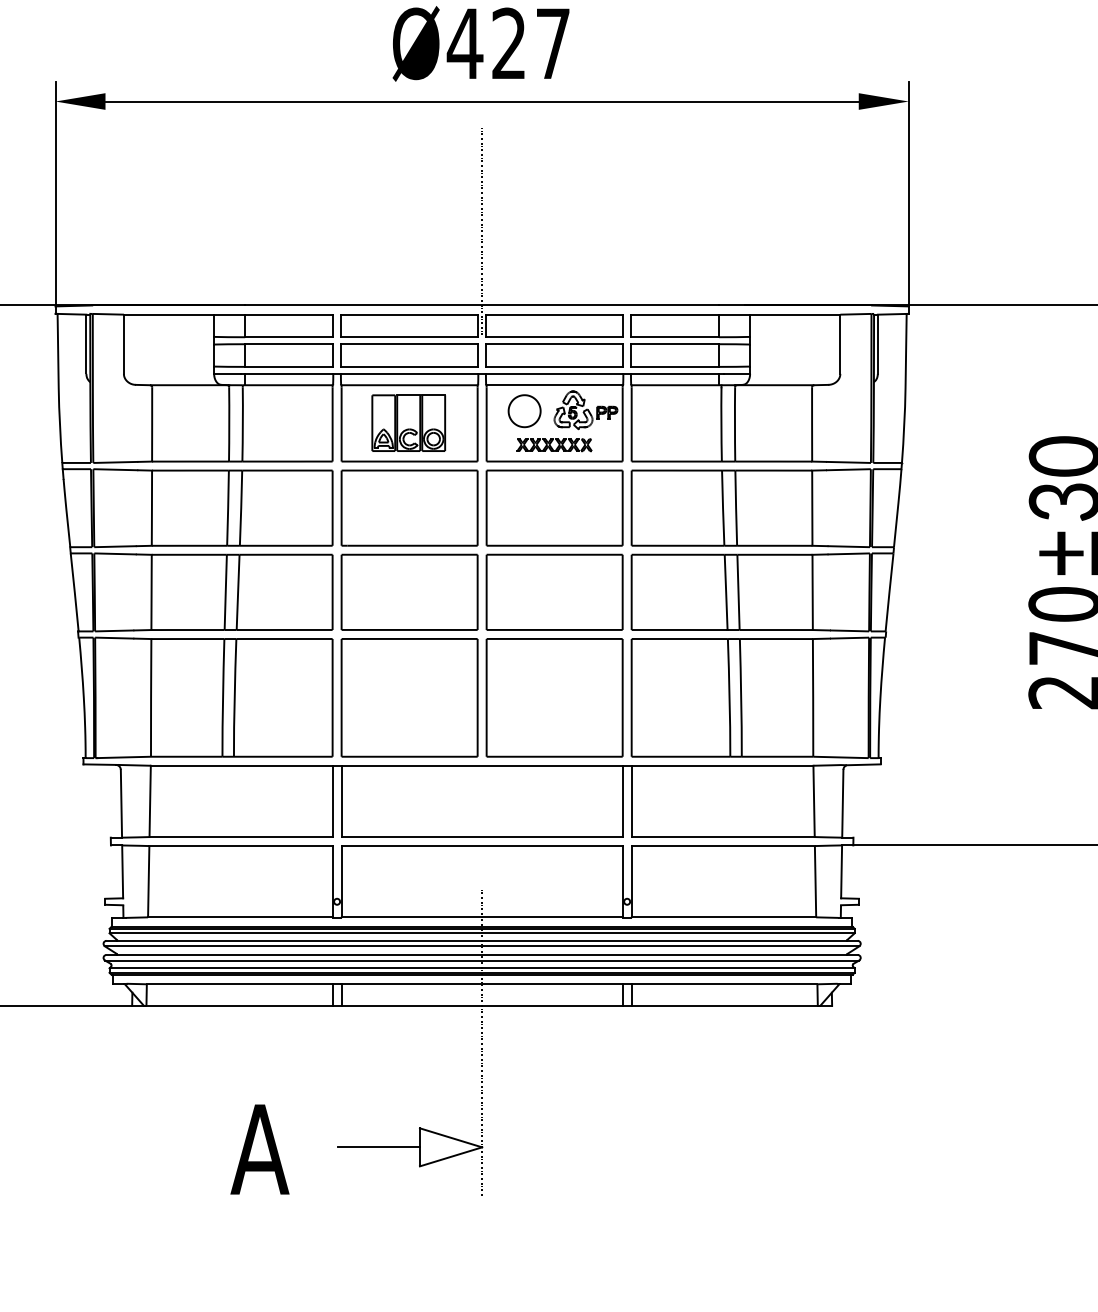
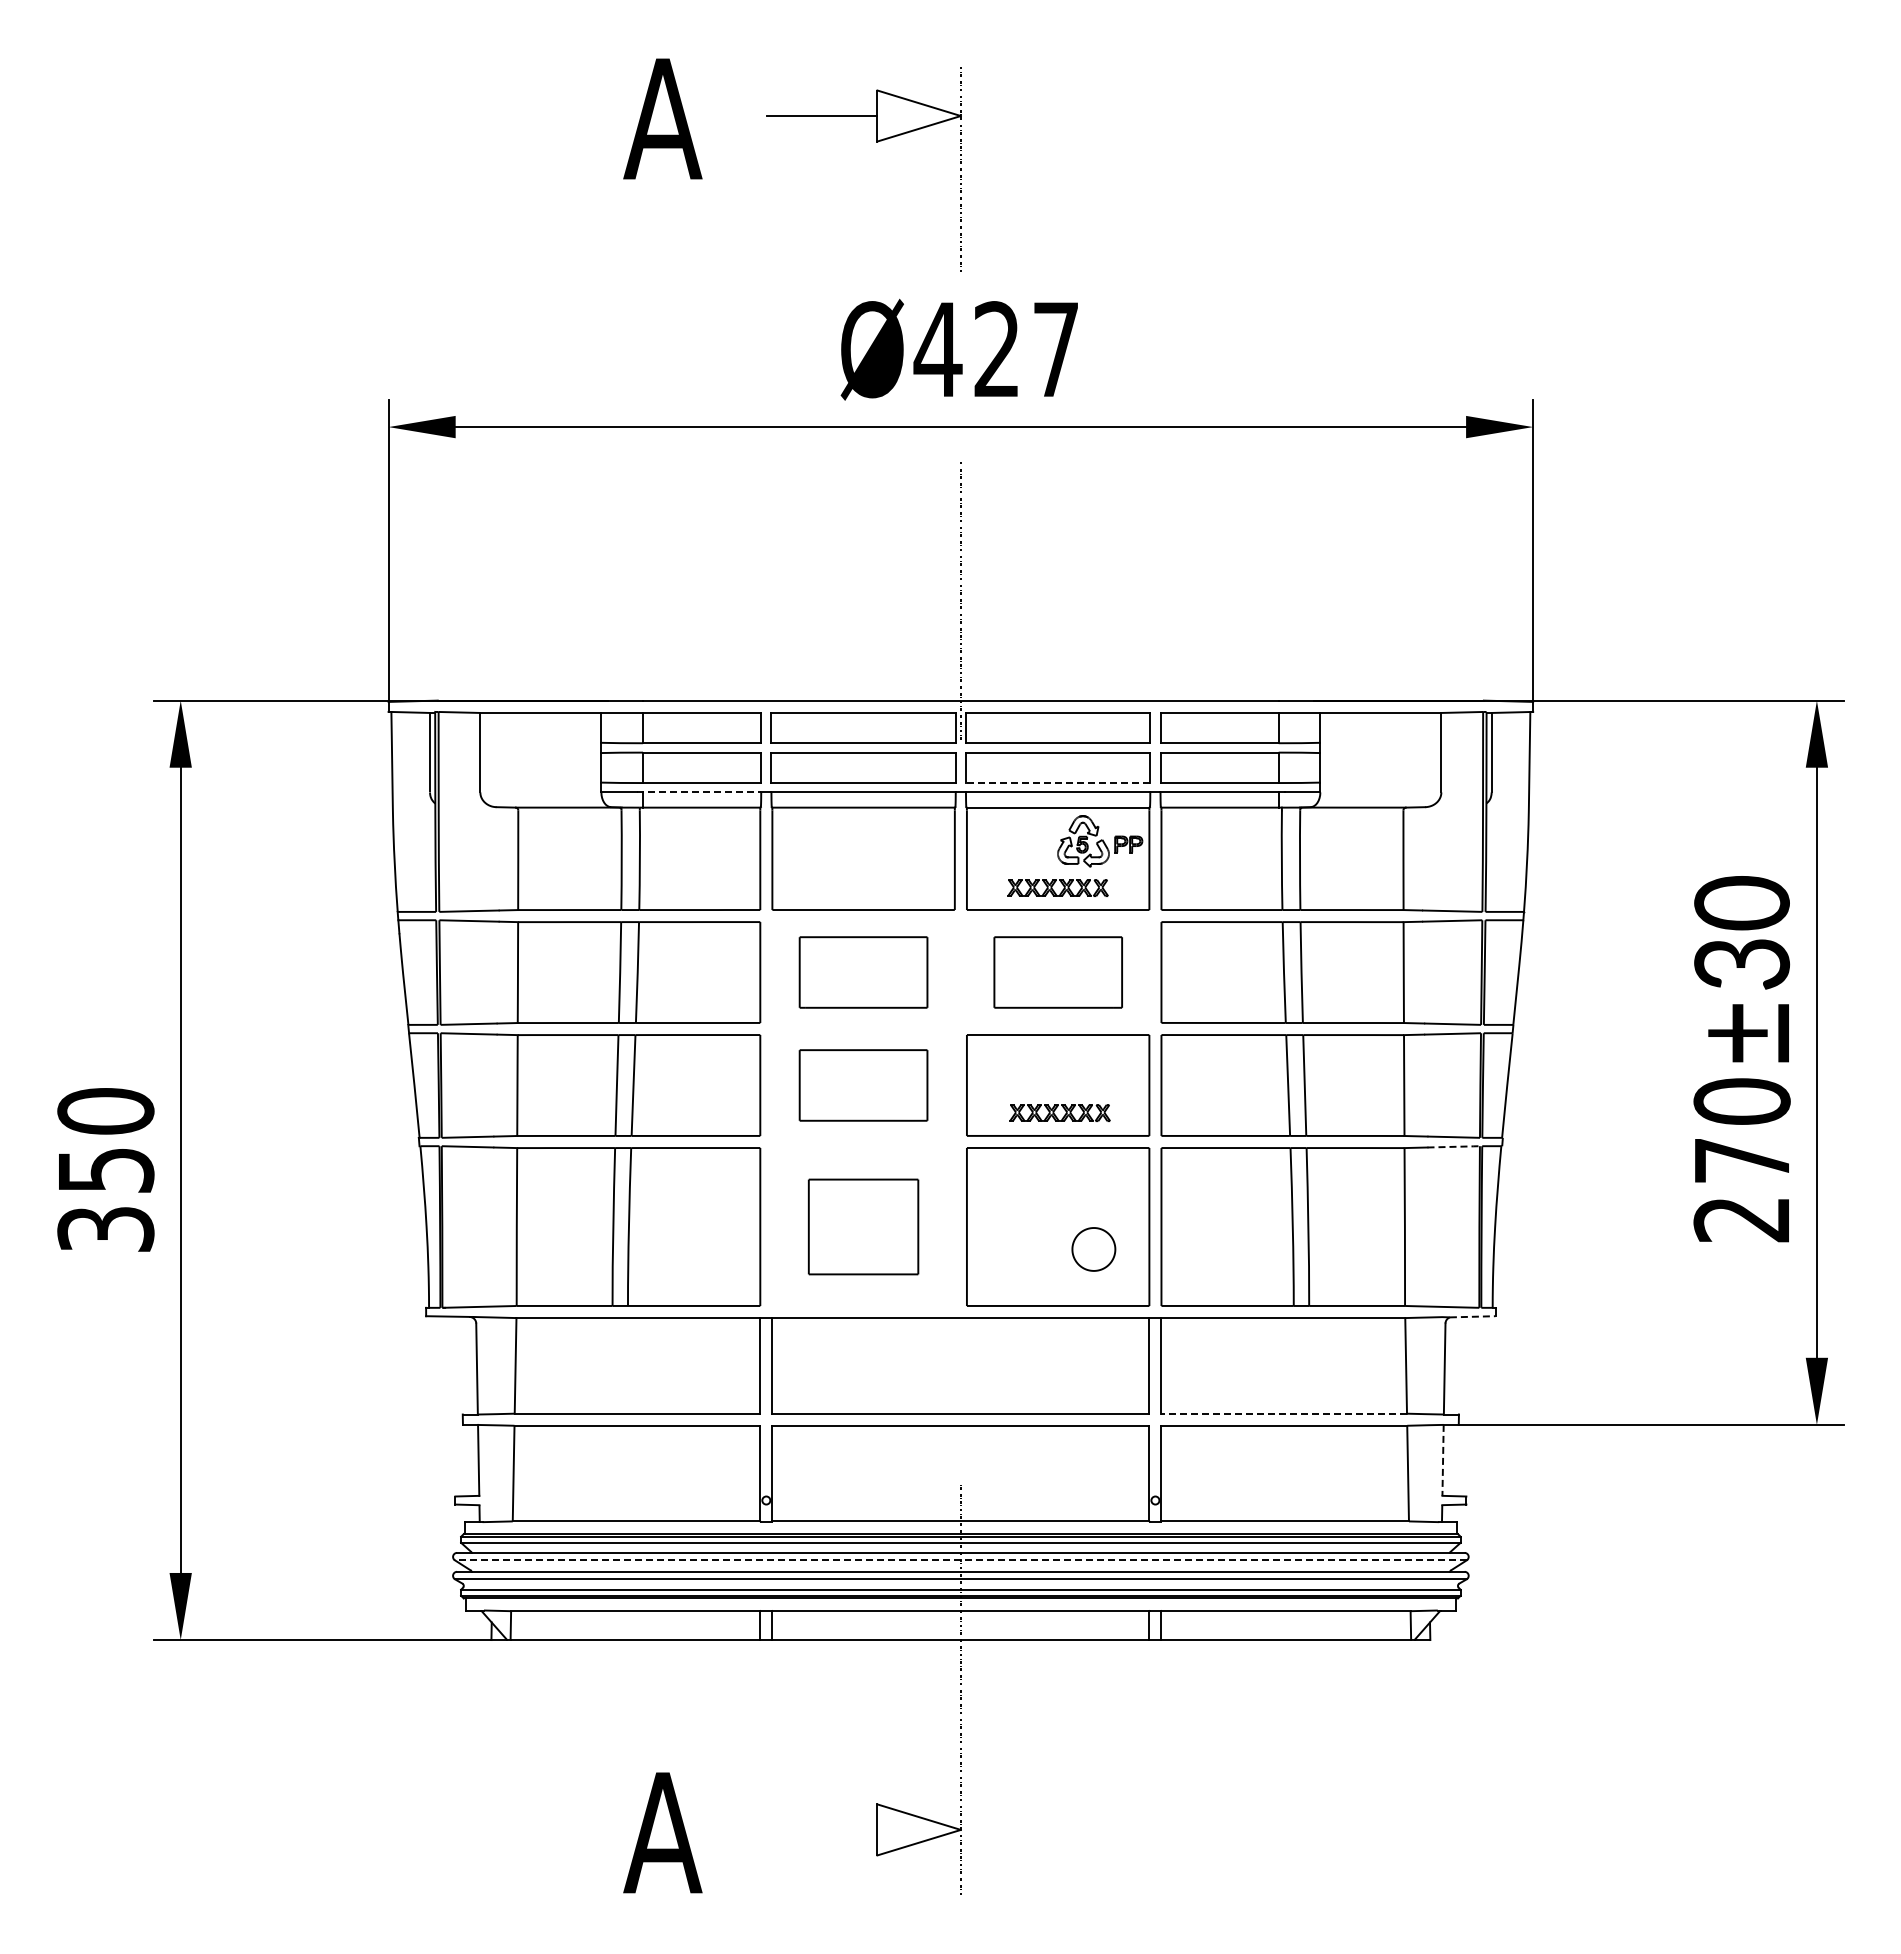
line: (554, 367) -> (1057, 783), solid -> dashed
line: (287, 373) -> (699, 792), solid -> dashed
part: (524, 411) -> (1093, 1249), moved
part: (408, 423) -> (862, 858), removed
part: (409, 508) -> (863, 972), size x0.7
part: (554, 508) -> (1058, 972), size x0.7
part: (409, 592) -> (863, 1085), size x0.7
part: (555, 612) -> (1059, 1112), added
line: (850, 637) -> (1455, 1146), solid -> dashed
part: (409, 697) -> (863, 1226), size x0.6
line: (863, 764) -> (1472, 1316), solid -> dashed
line: (723, 836) -> (1284, 1413), solid -> dashed
line: (841, 871) -> (1443, 1460), solid -> dashed
line: (481, 946) -> (960, 1560), solid -> dashed
line: (378, 1147) -> (822, 1829), removed

